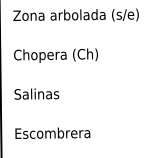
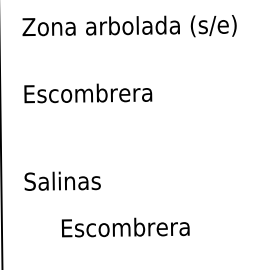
text: (55, 55) -> (94, 94), Chopera (Ch) -> Escombrera
text: (36, 93) -> (62, 180), moved
text: (52, 132) -> (125, 226), moved

